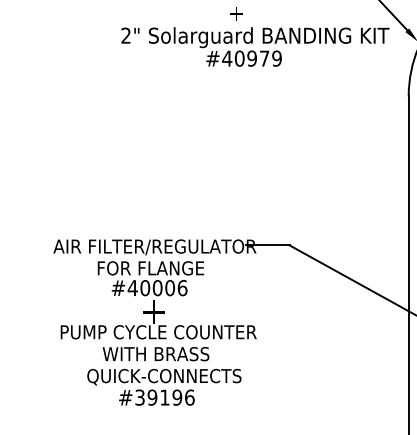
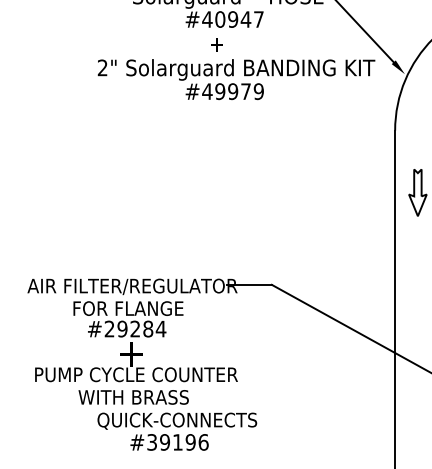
text: (239, 58) -> (220, 91), #40979 -> #49979
text: (157, 287) -> (135, 328), #40006 -> #29284
text: (164, 387) -> (177, 431), moved

